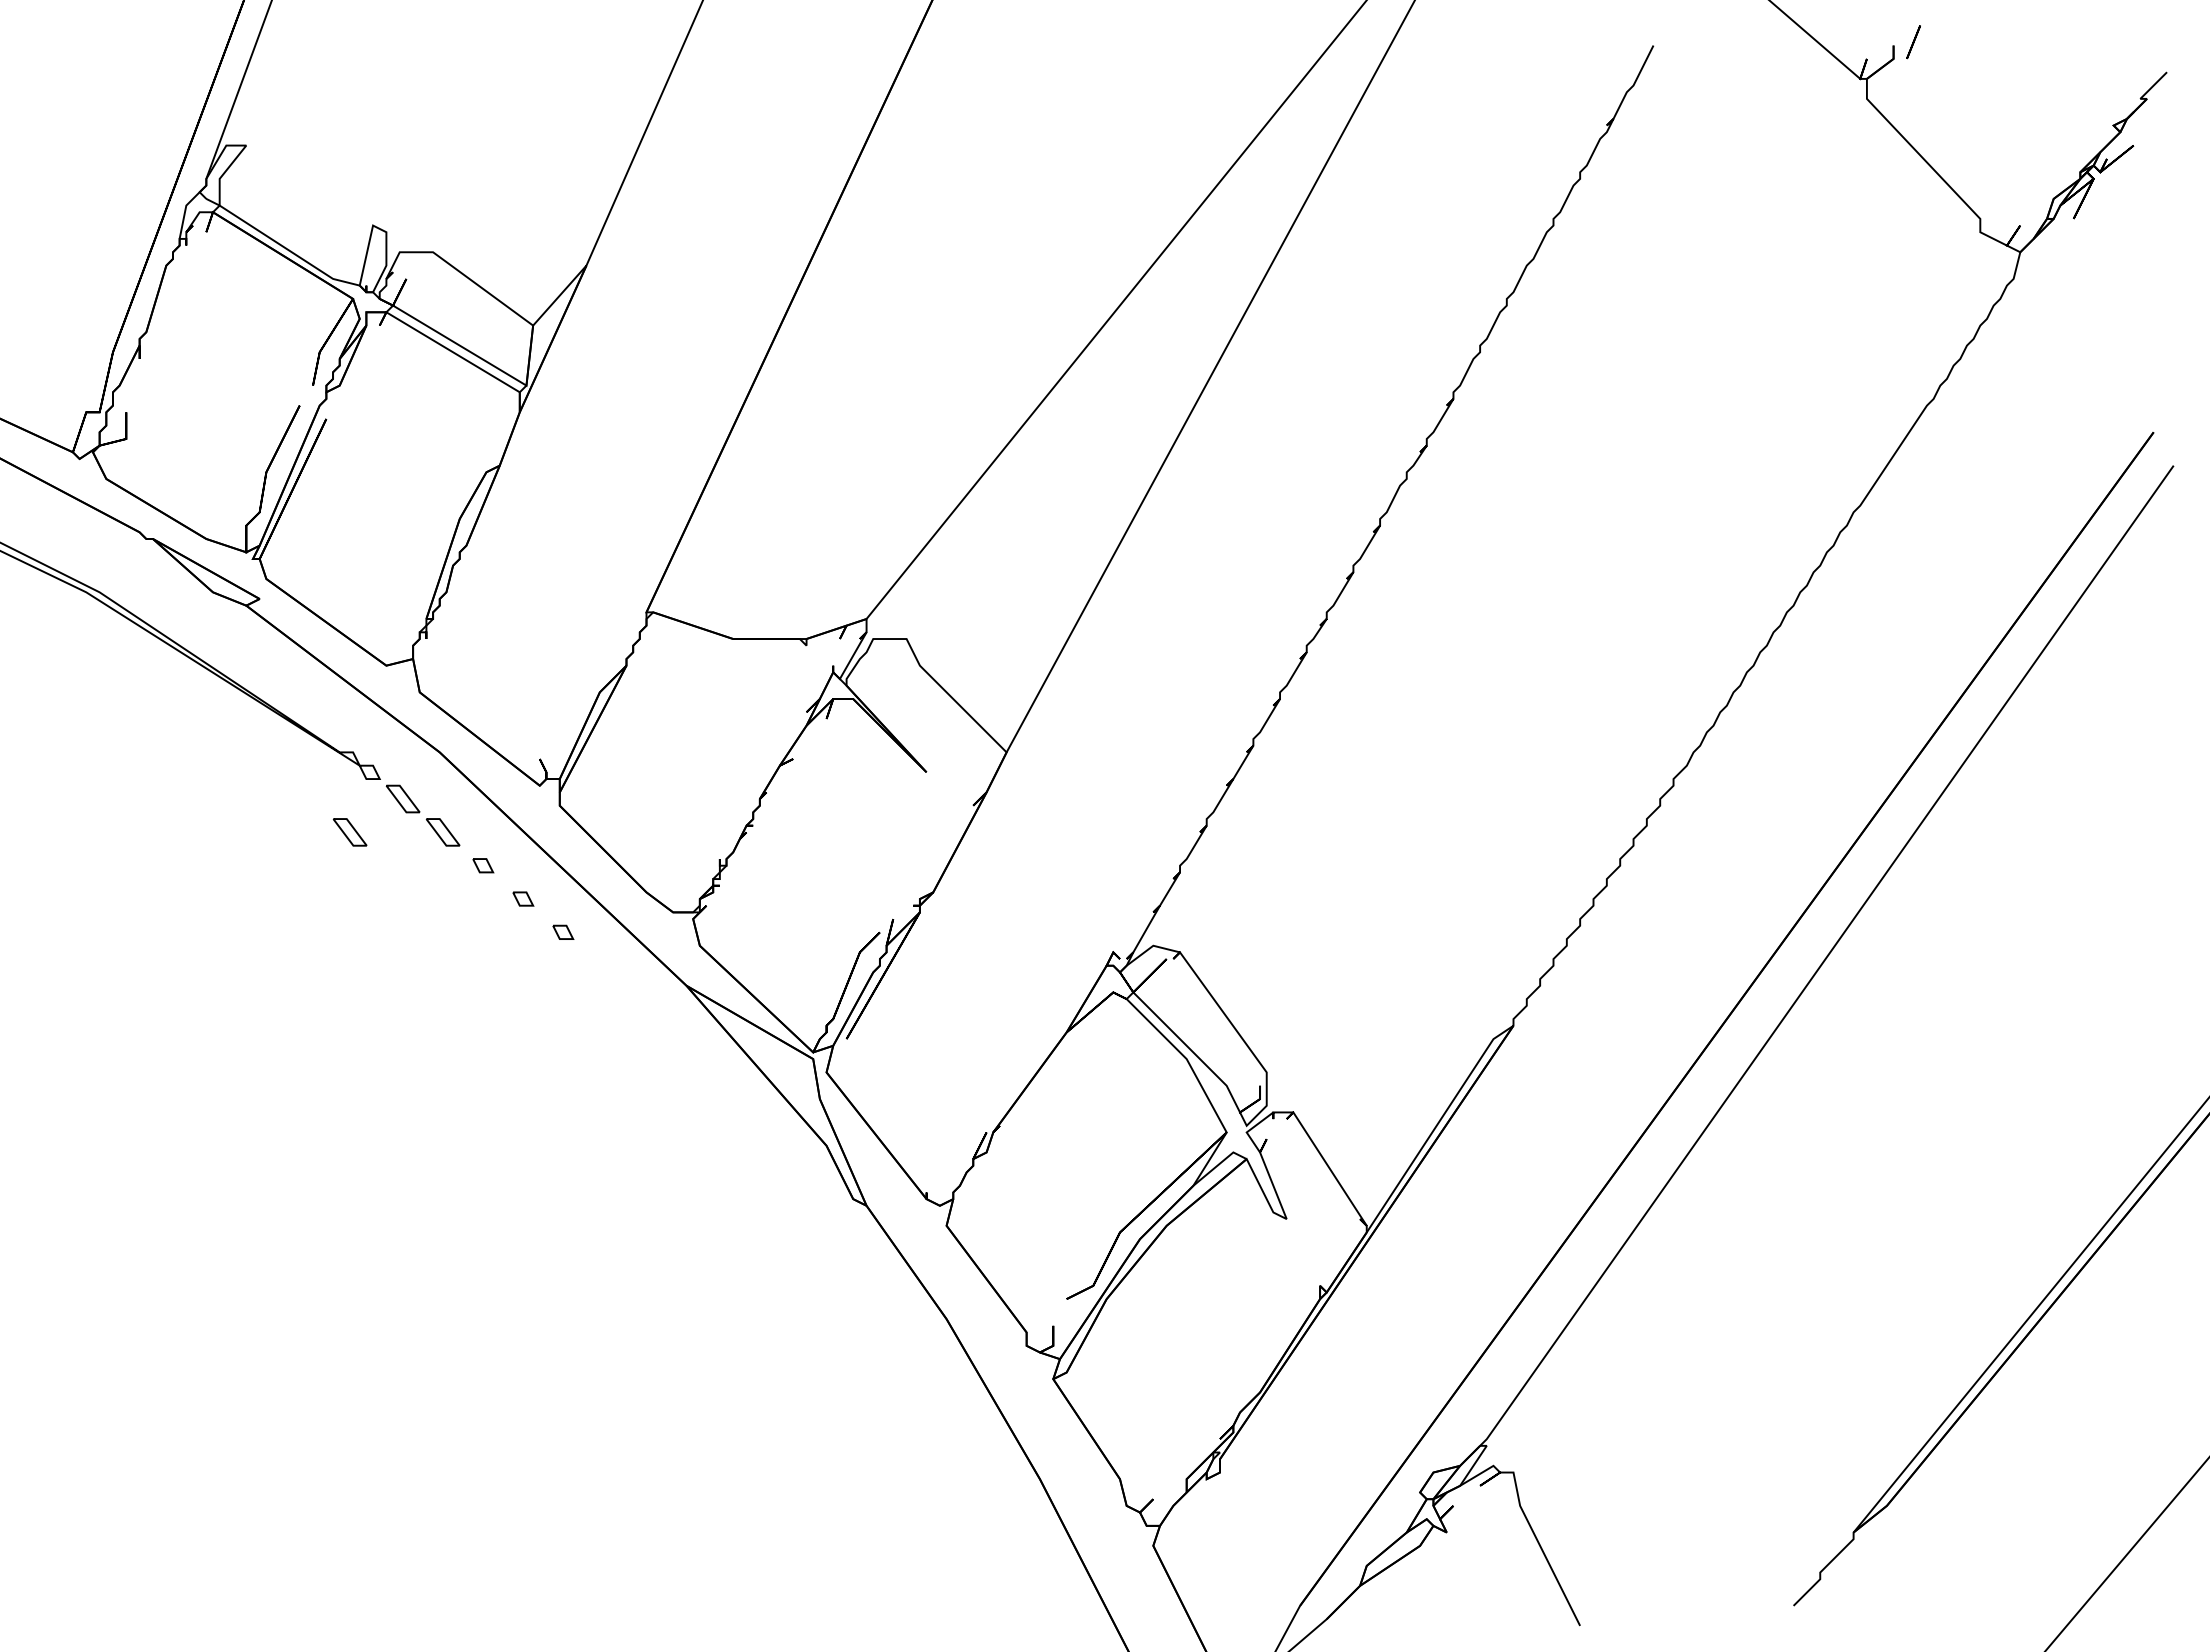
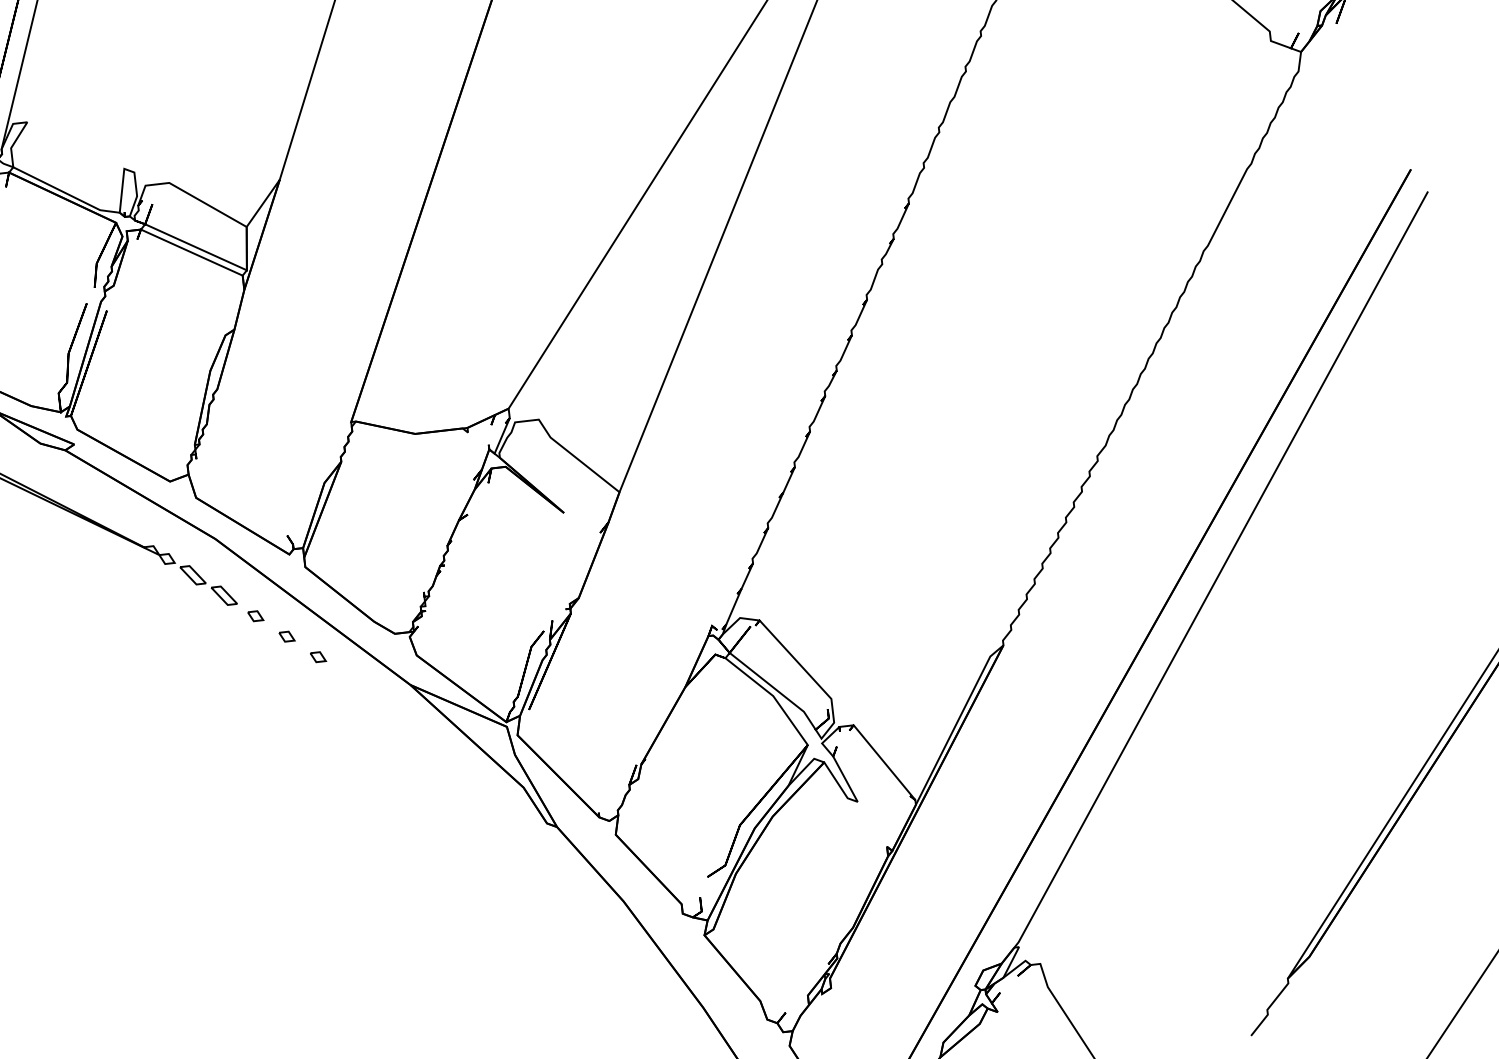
part: (349, 832) -> (157, 603), removed

